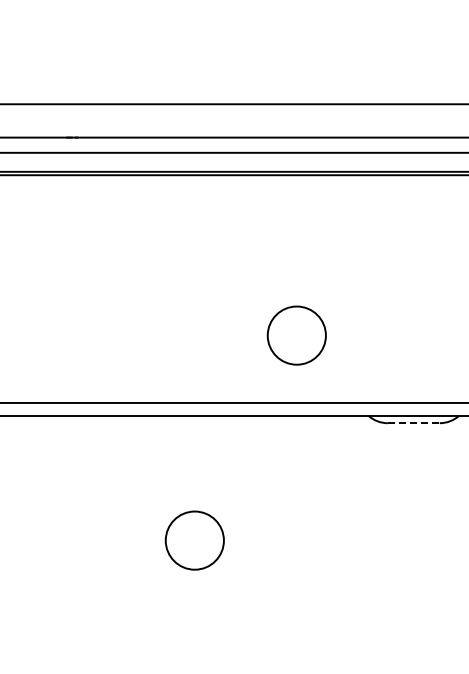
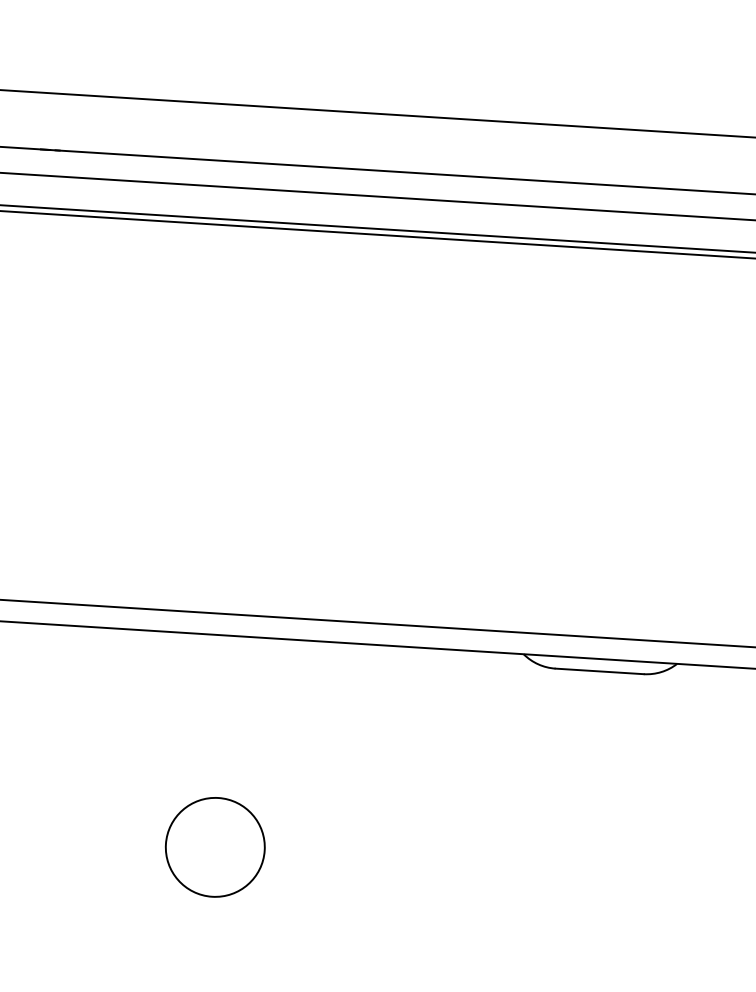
circle: (296, 335) -> (409, 509), removed
line: (413, 423) -> (599, 671), dashed -> solid

